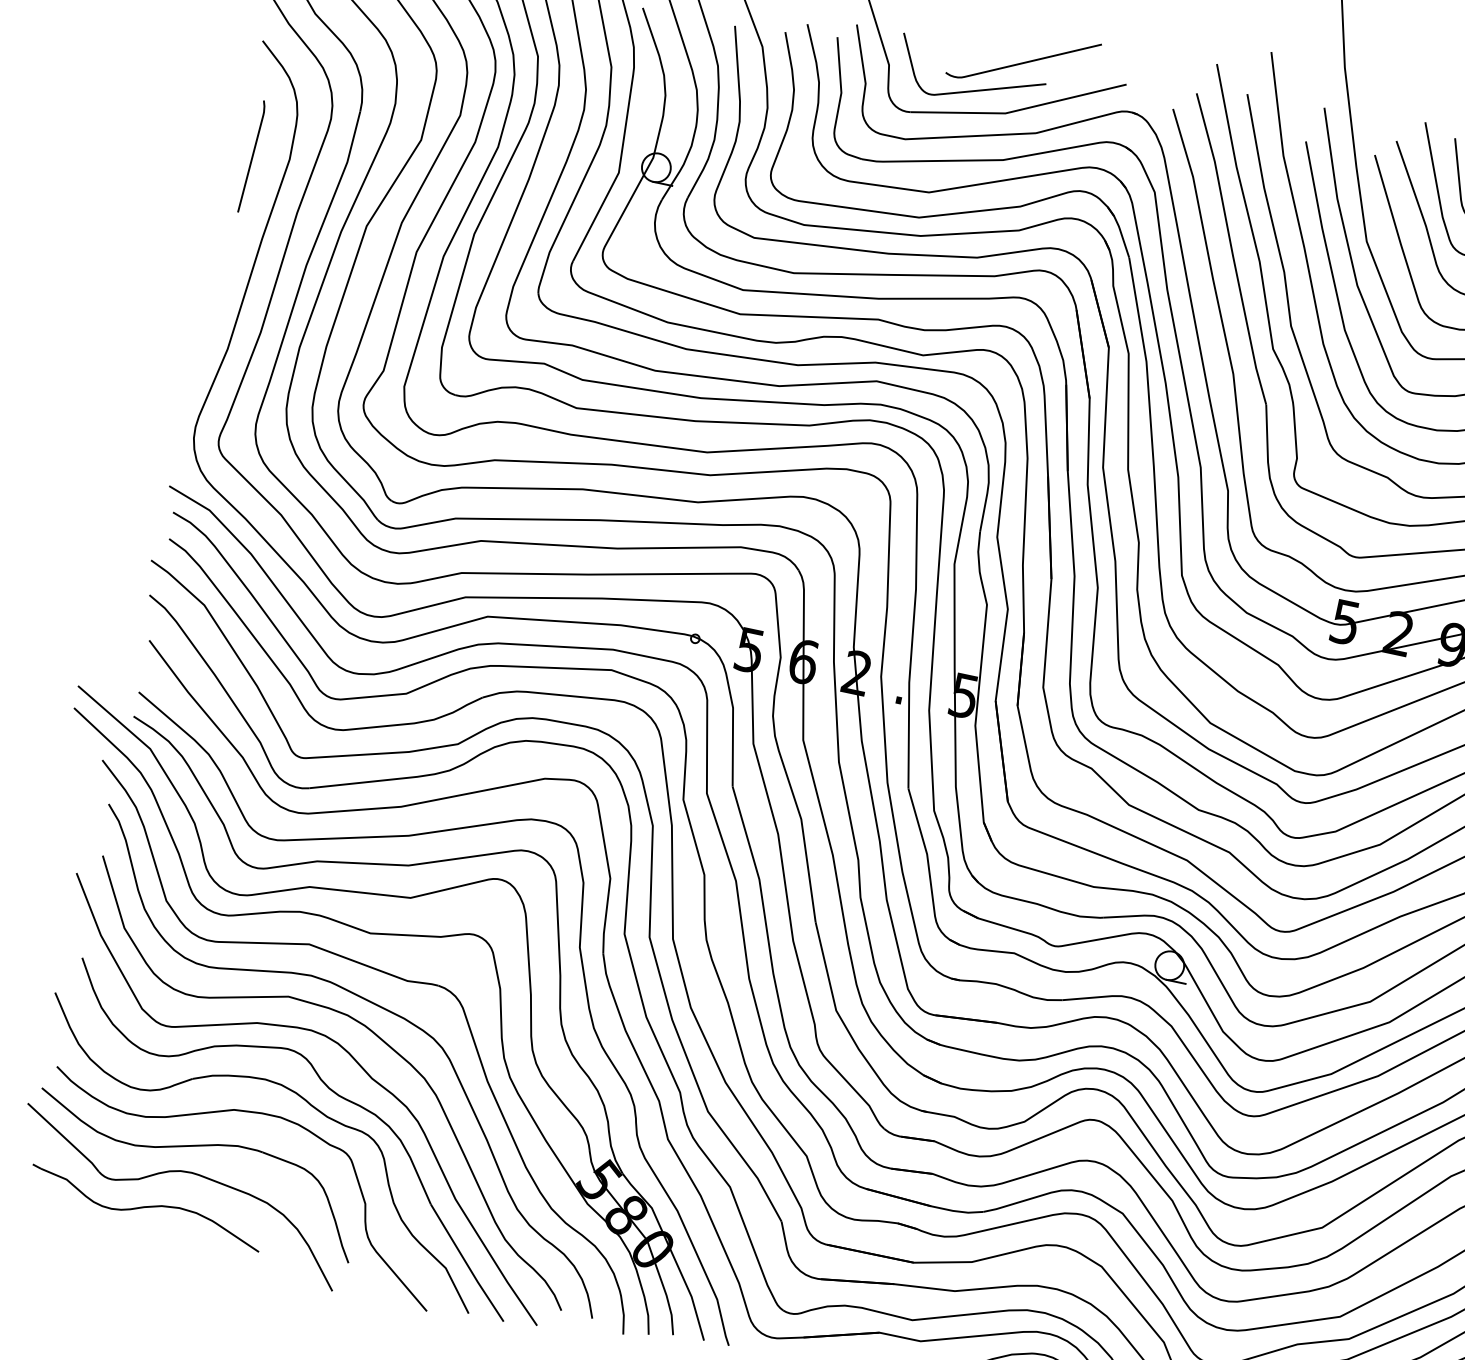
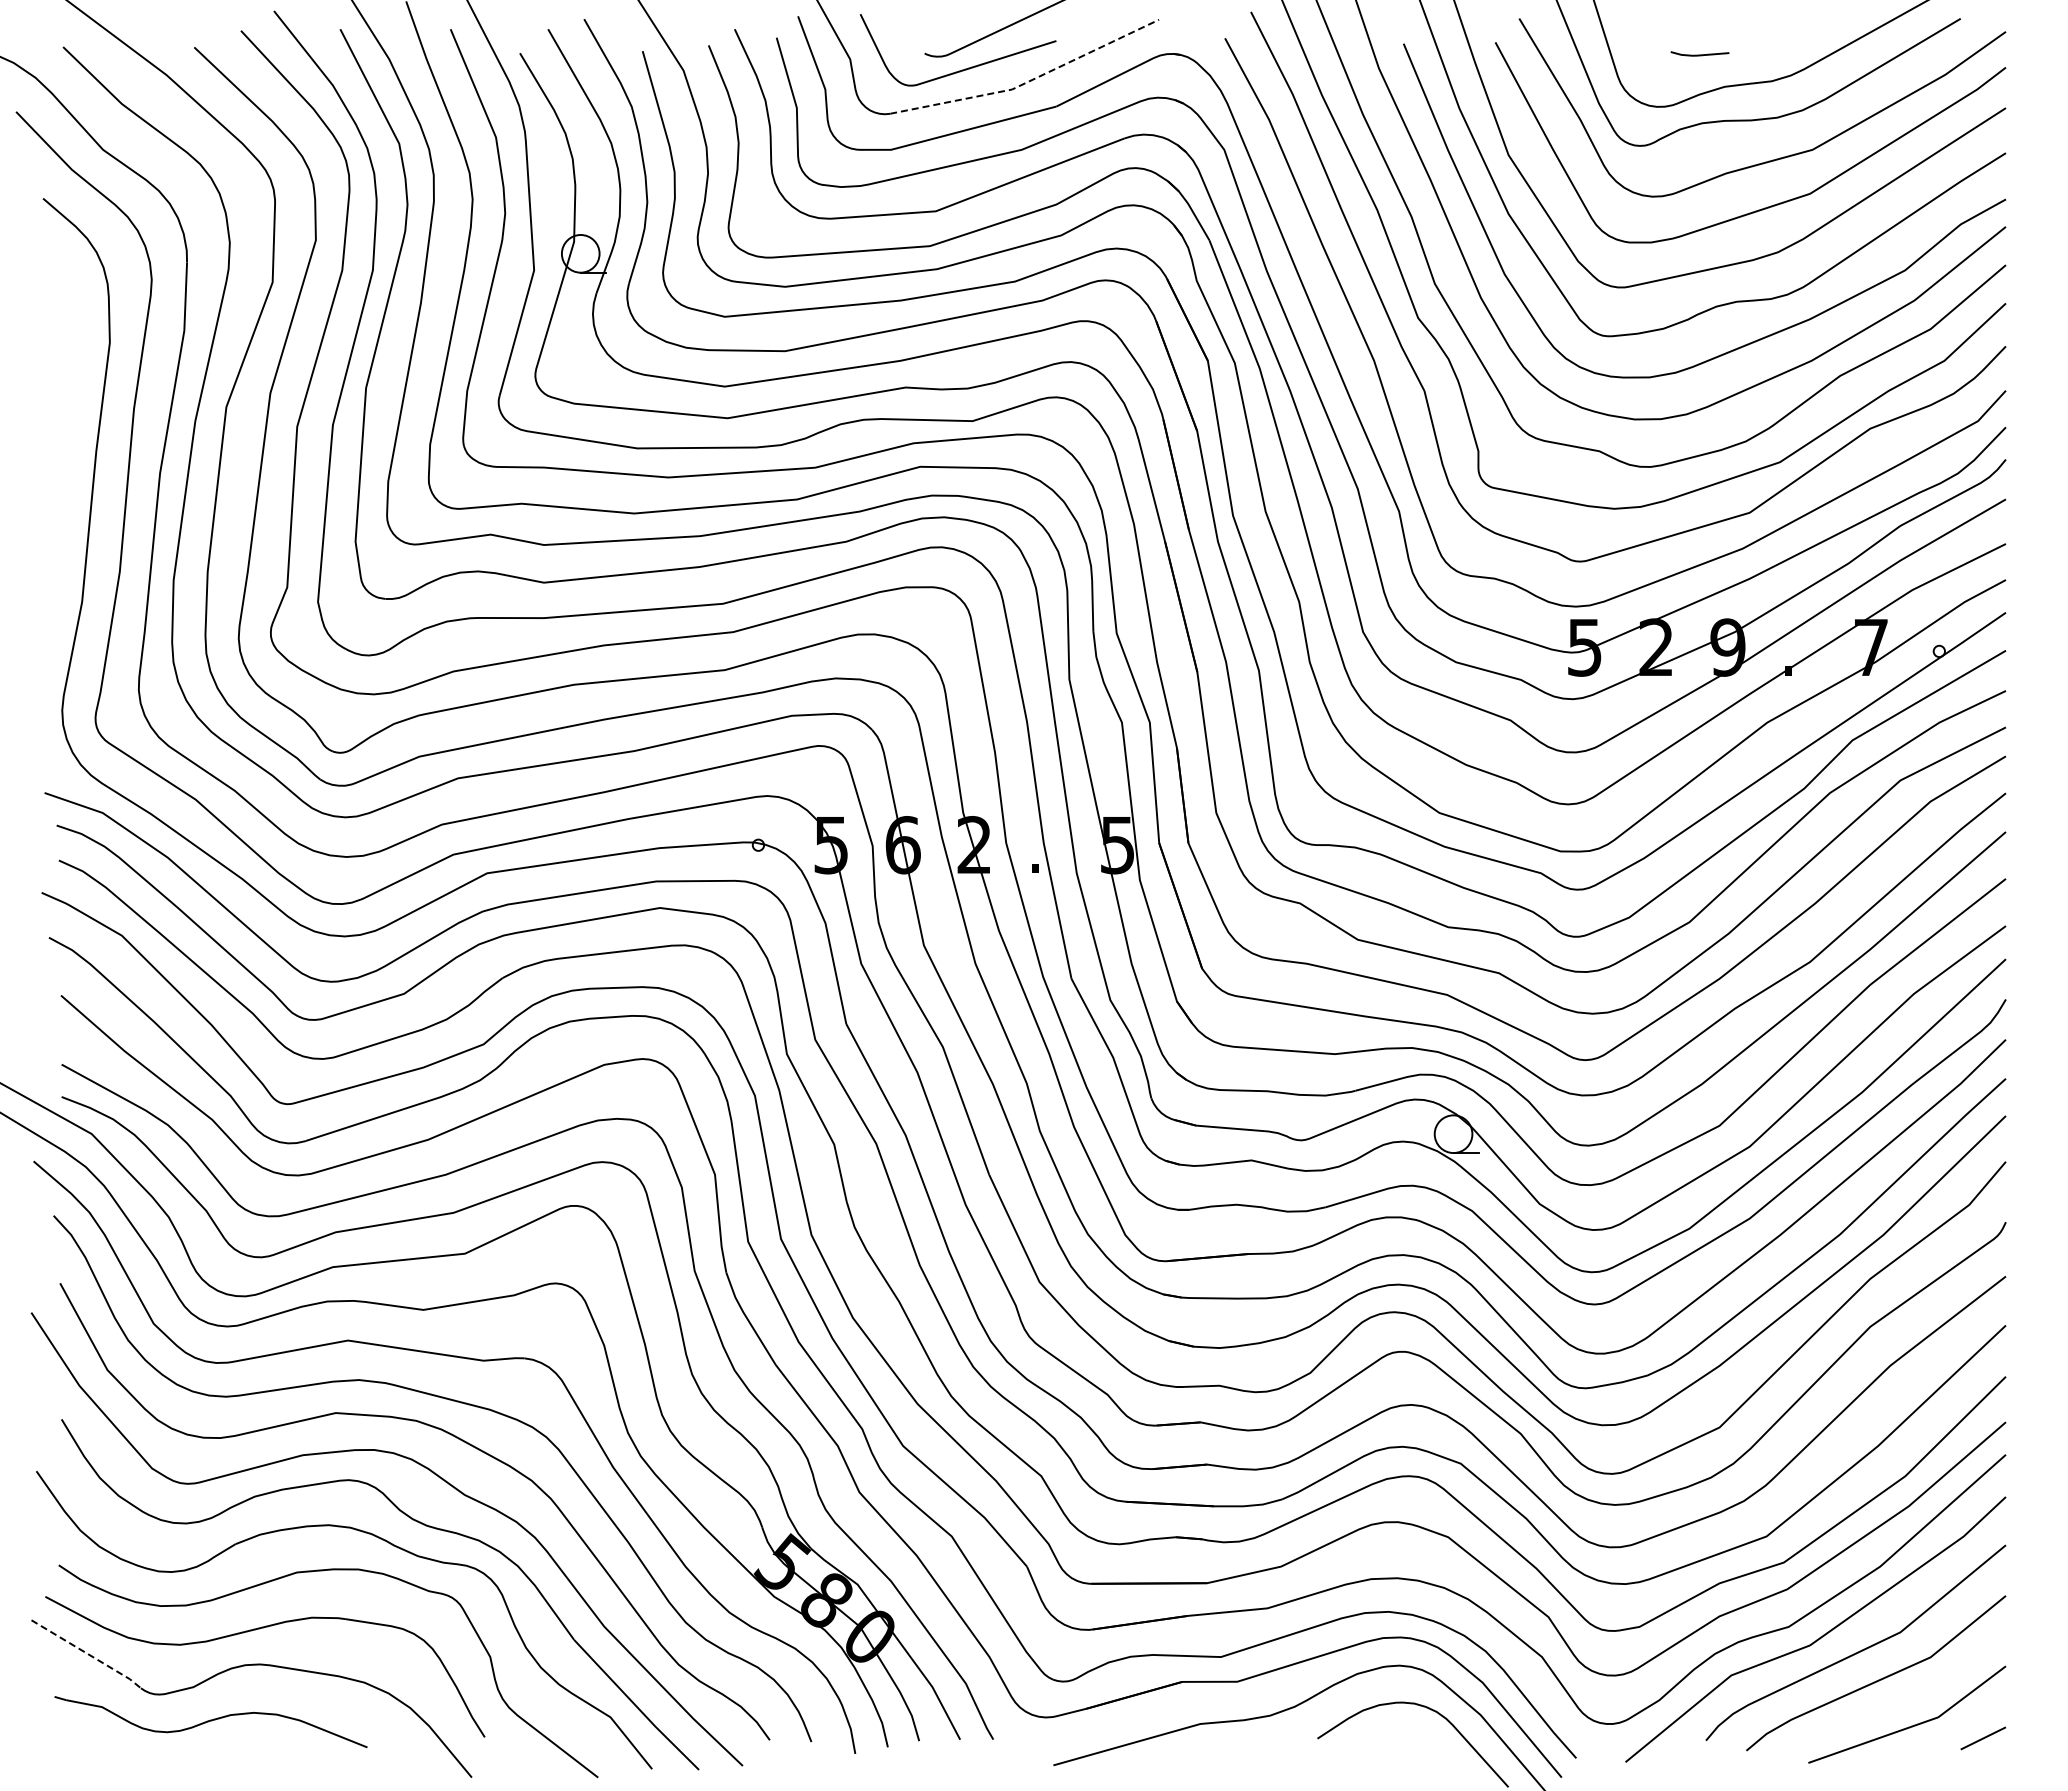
line: (1019, 110) -> (1028, 81), solid -> dashed
line: (252, 156) -> (61, 349), removed
line: (64, 1138) -> (88, 1654), solid -> dashed

